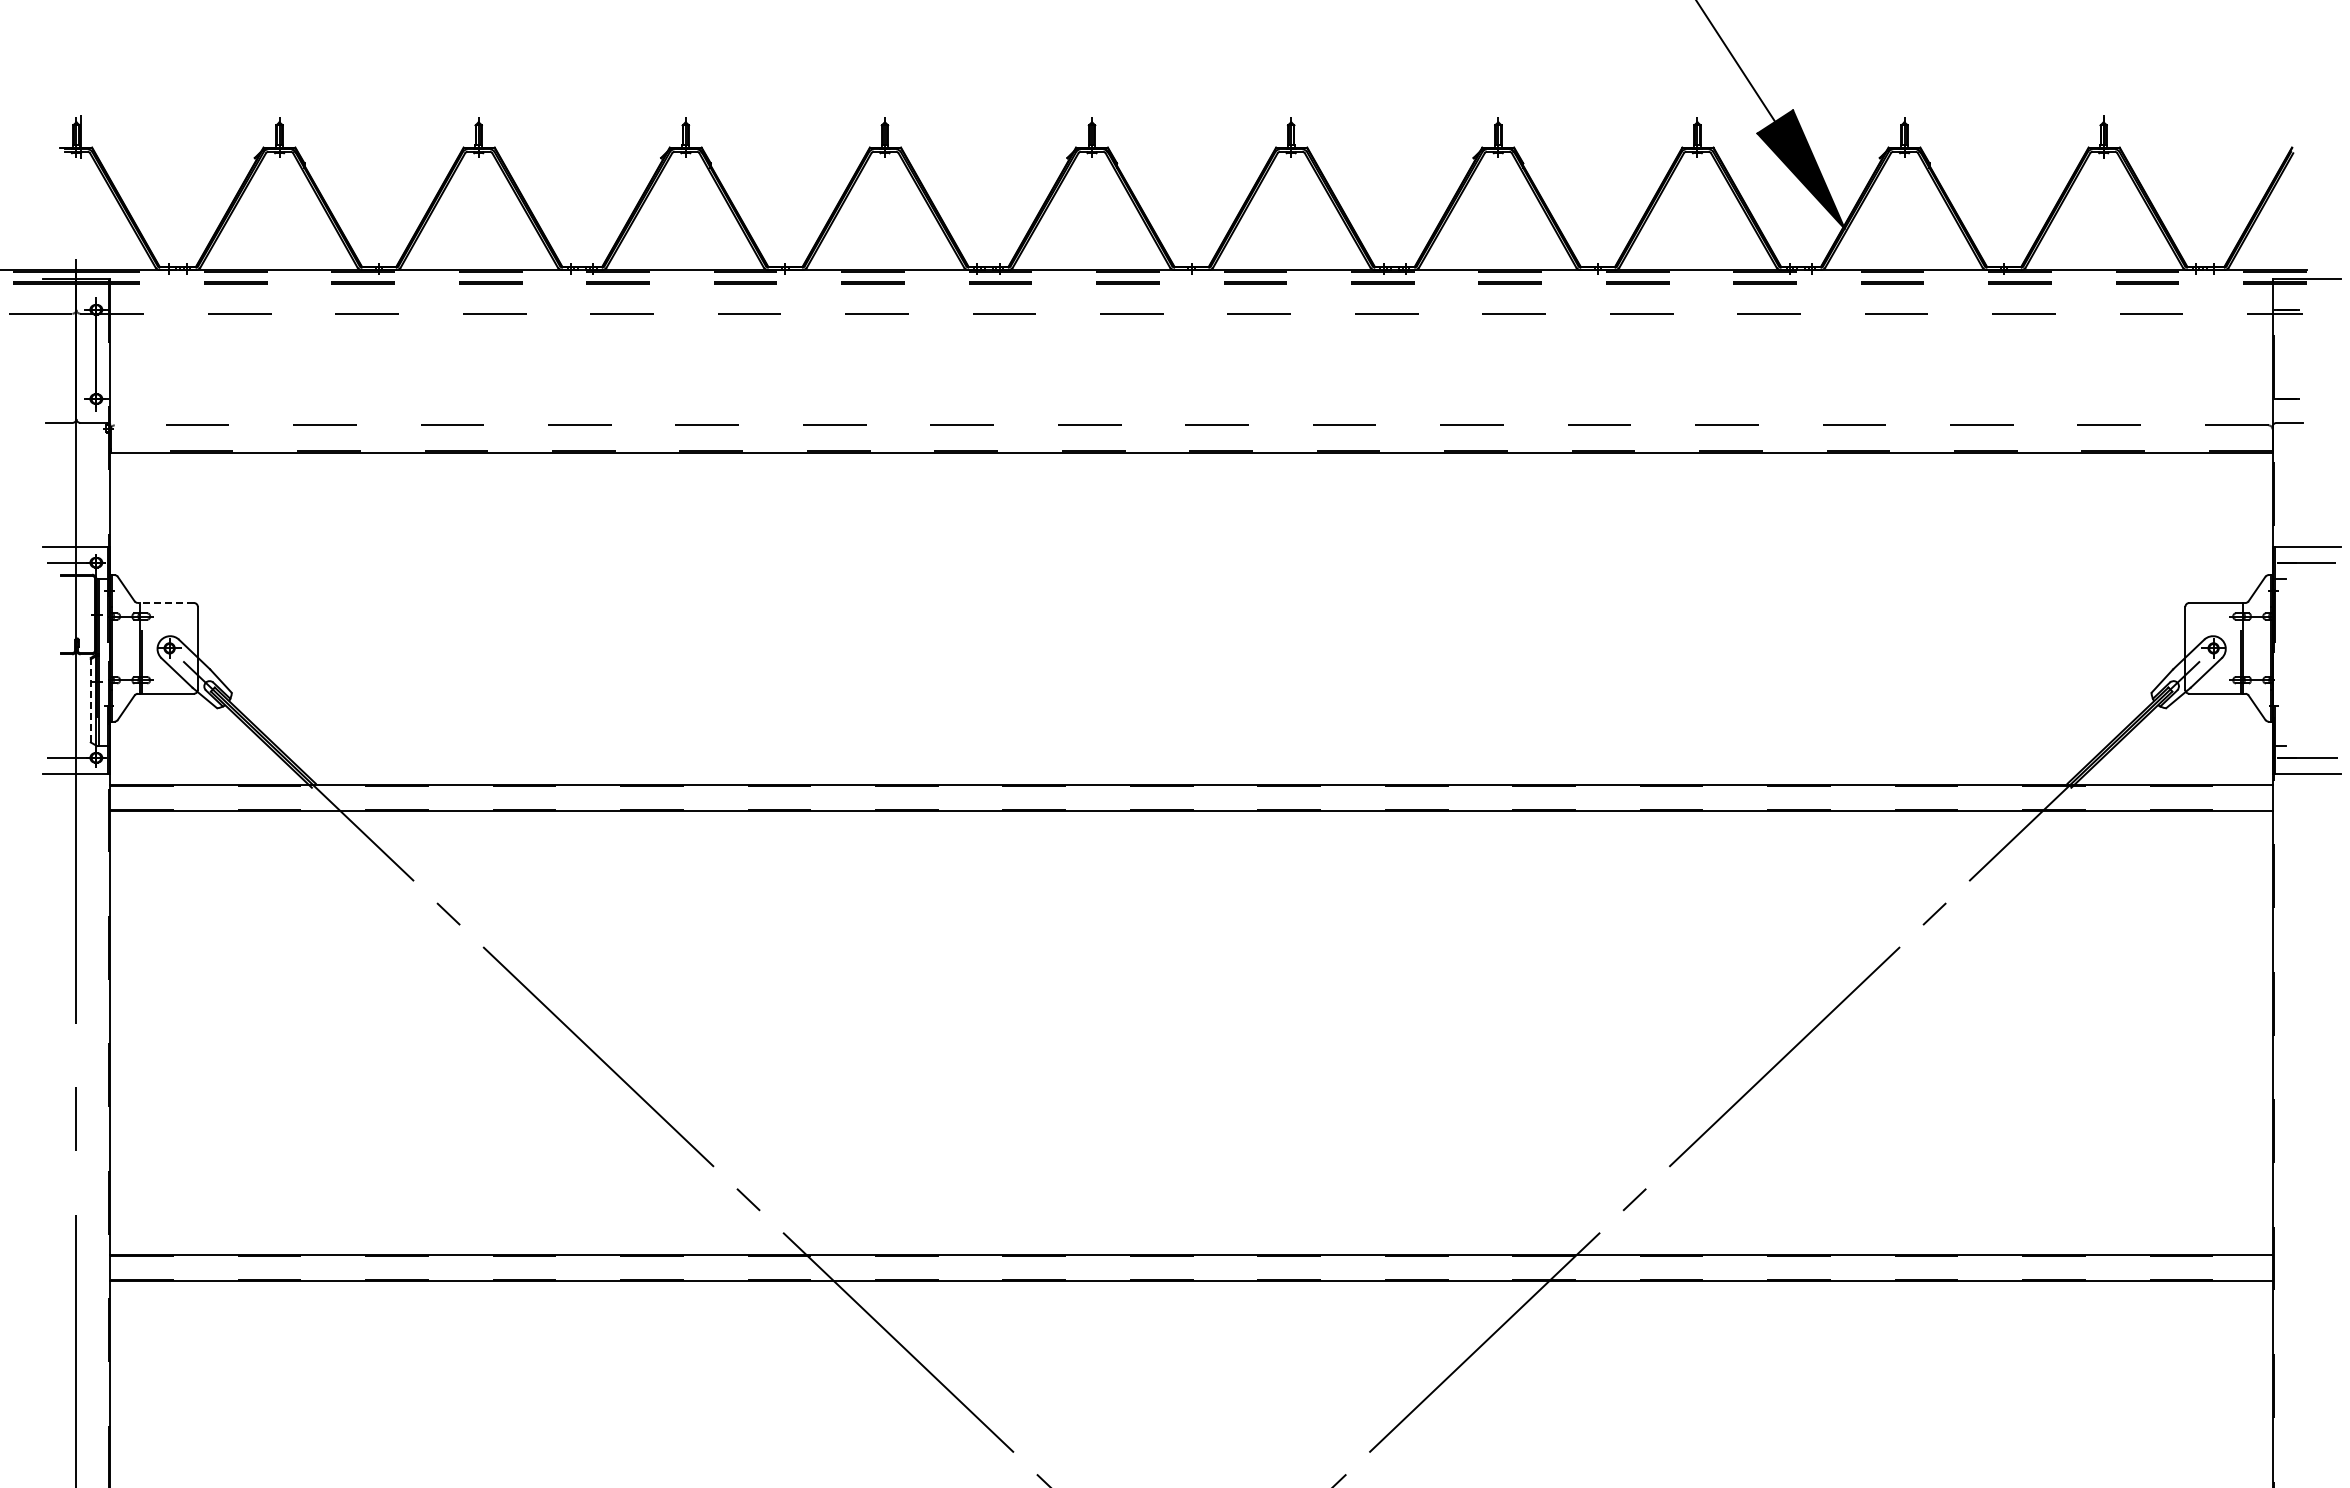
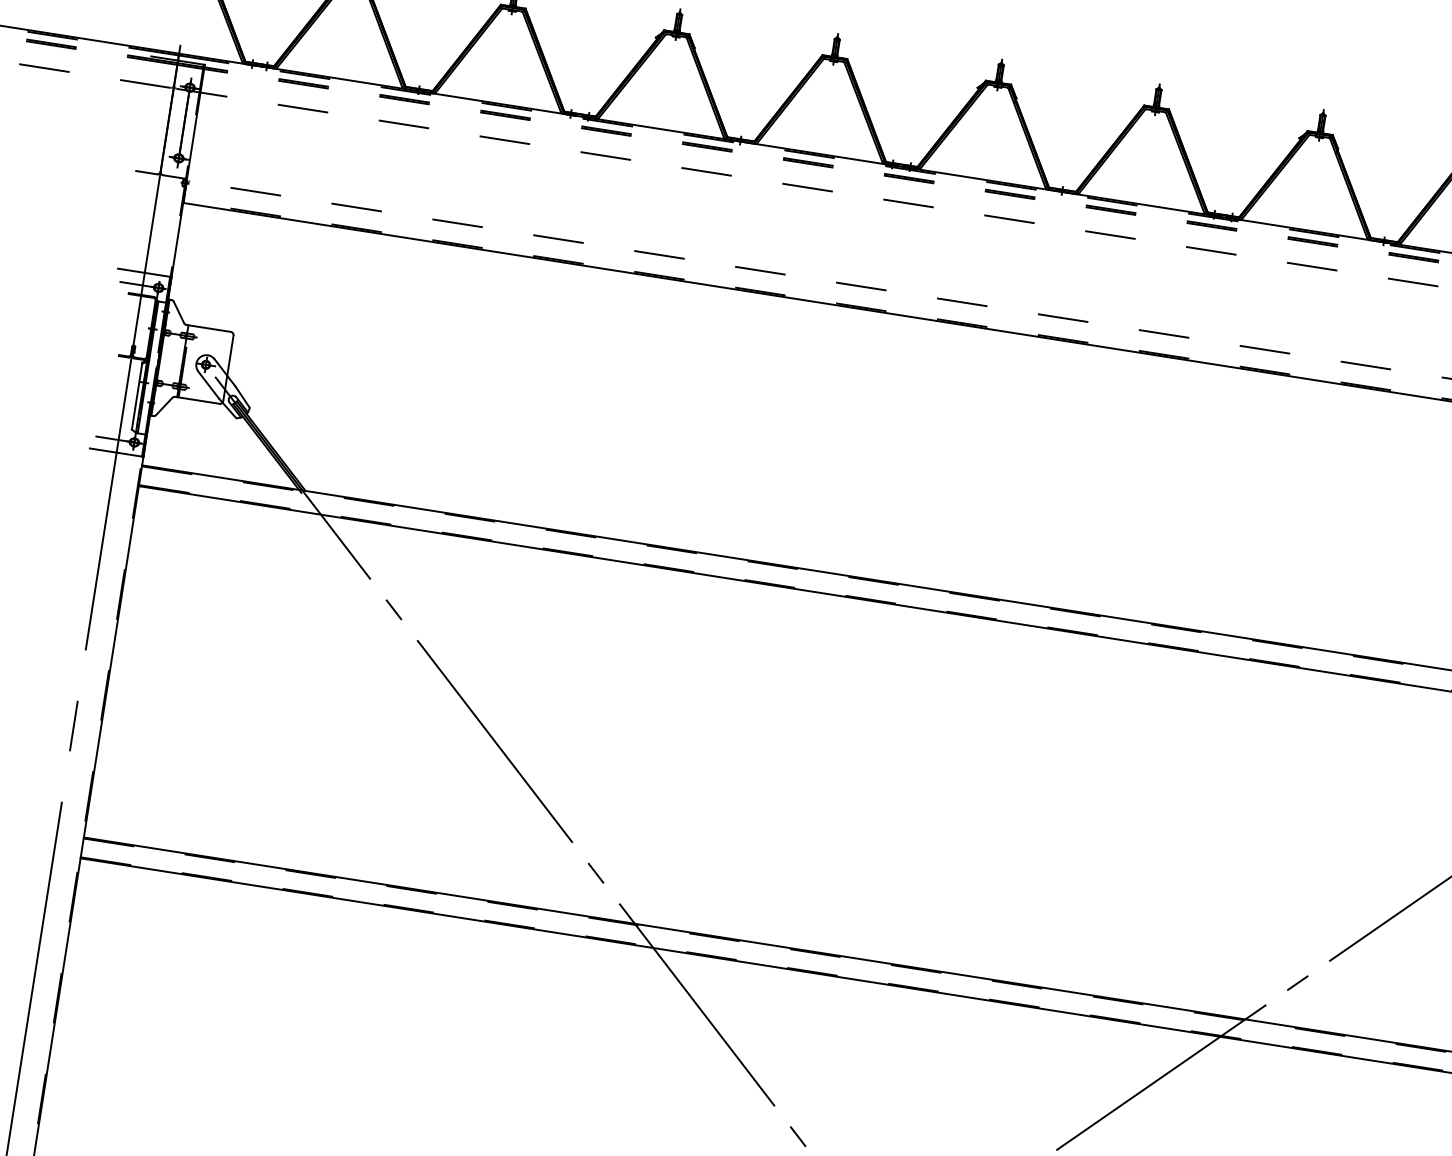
line: (165, 602) -> (208, 328), dashed -> solid
line: (90, 700) -> (136, 396), dashed -> solid

